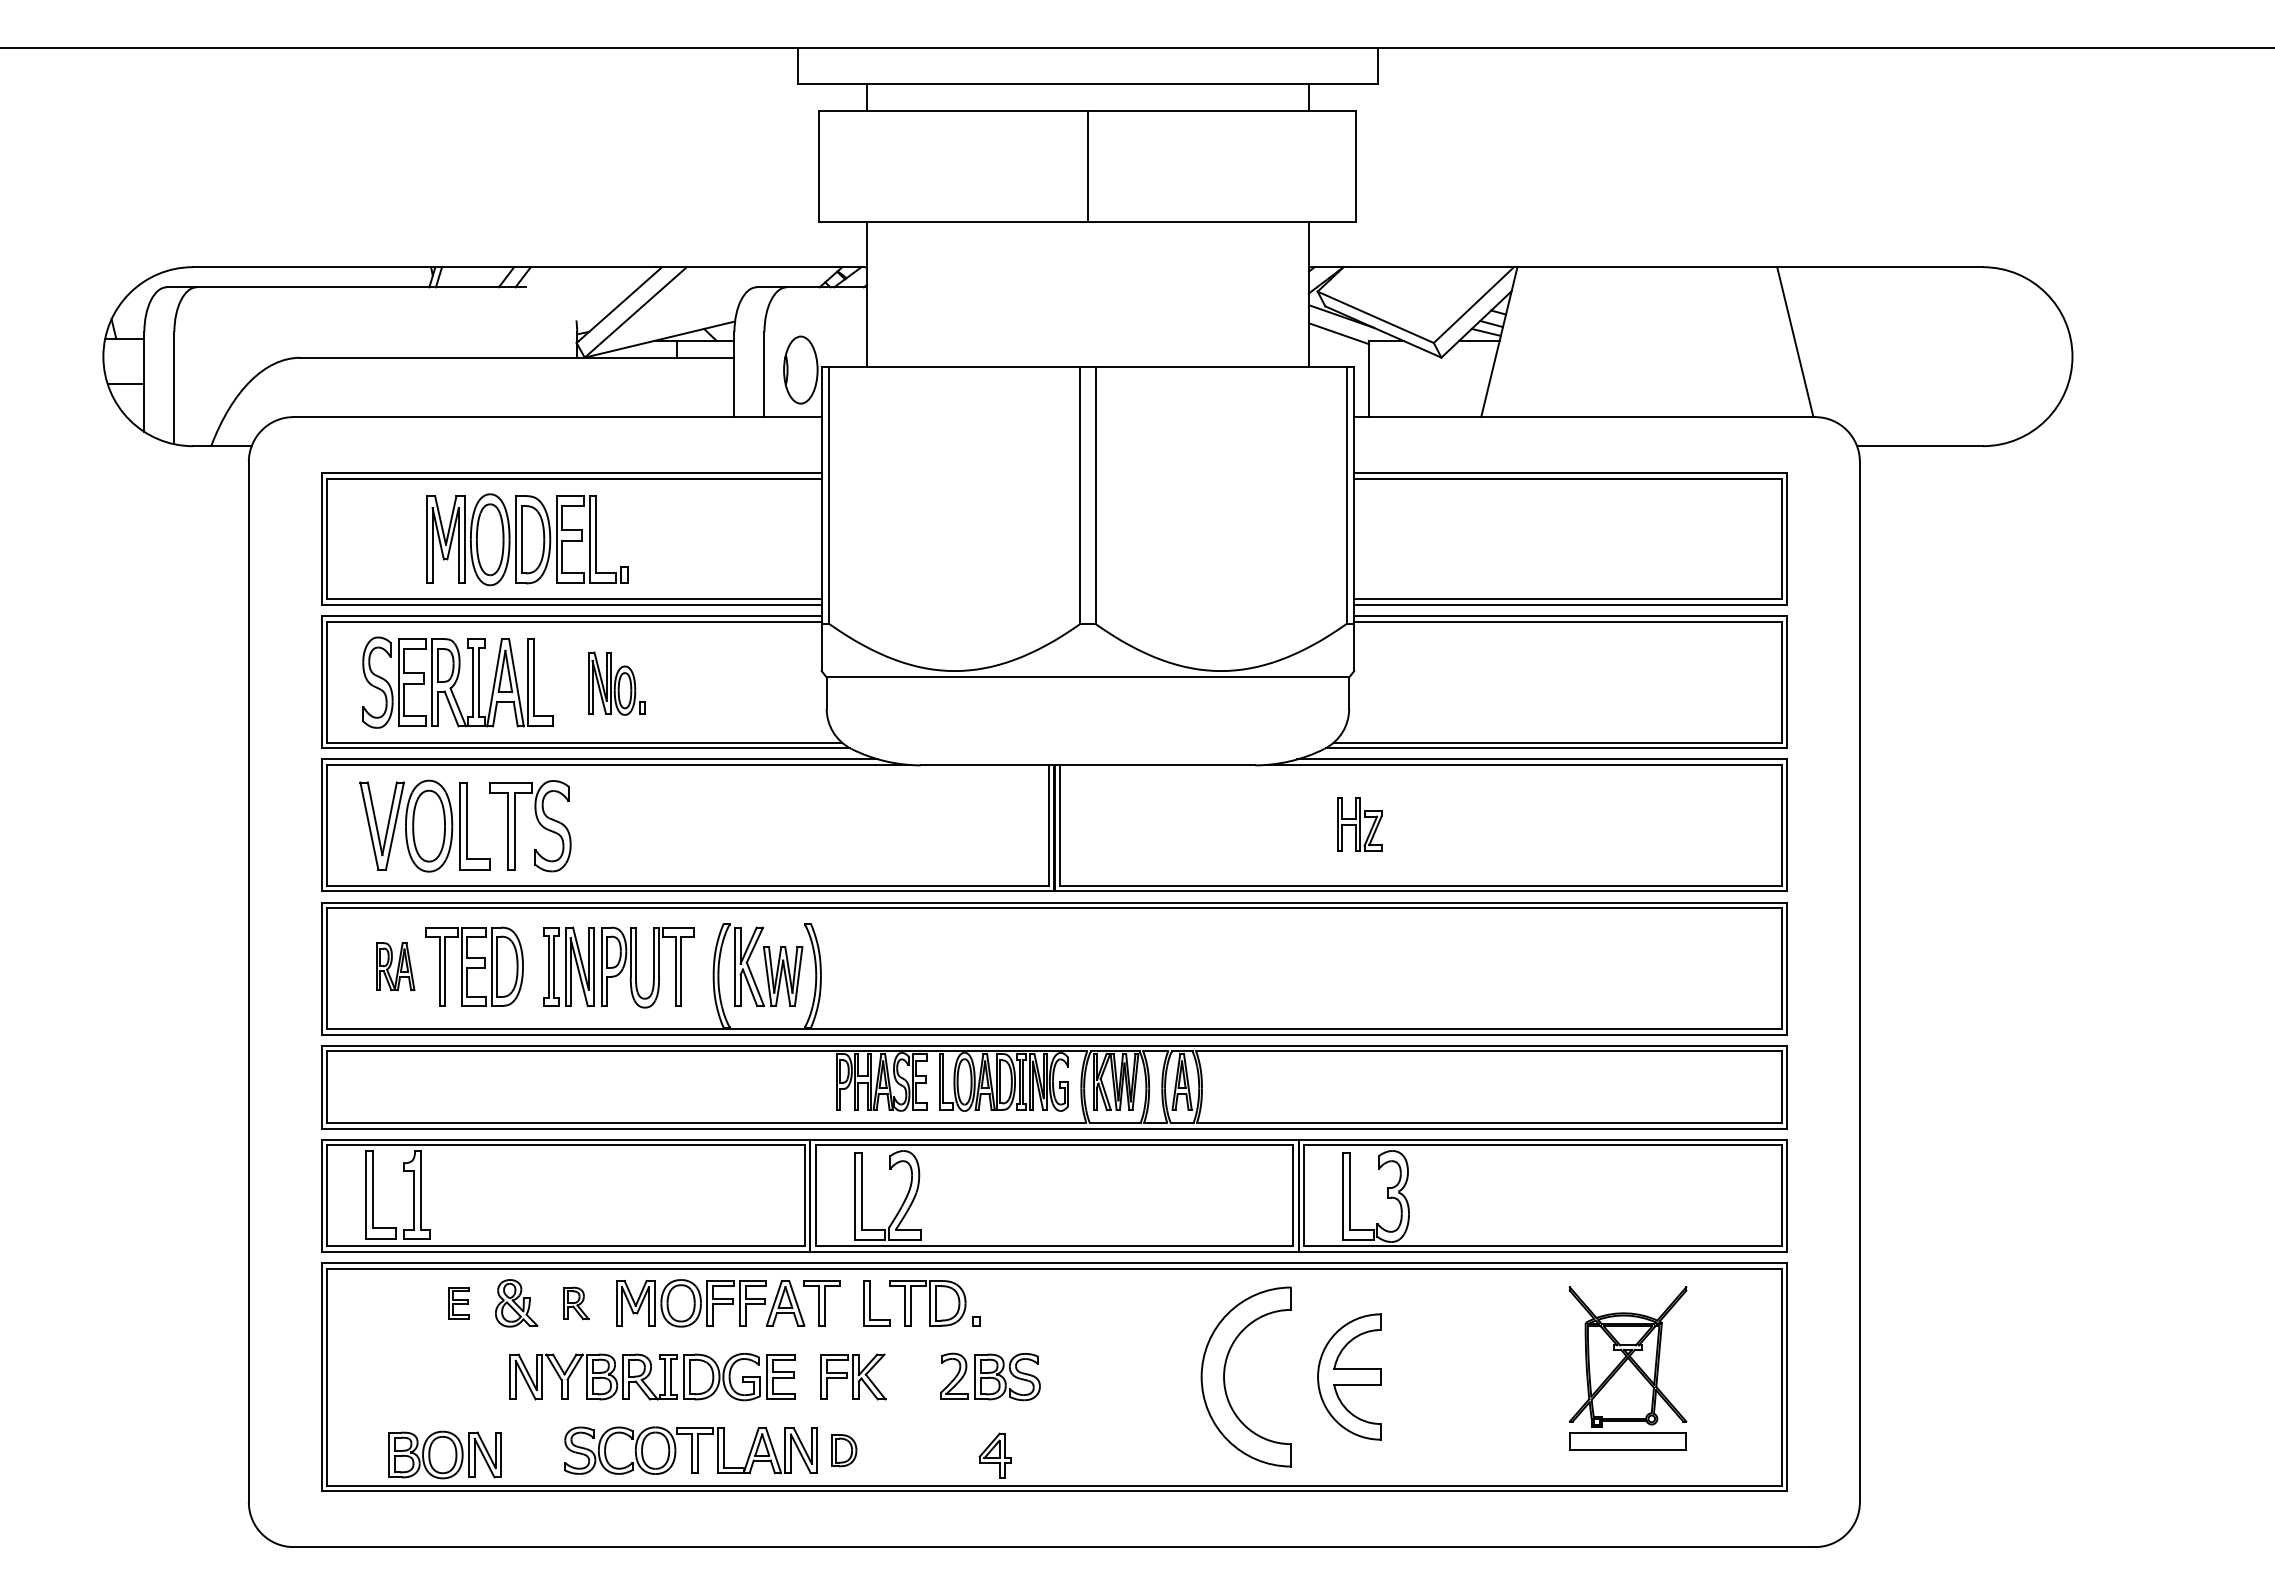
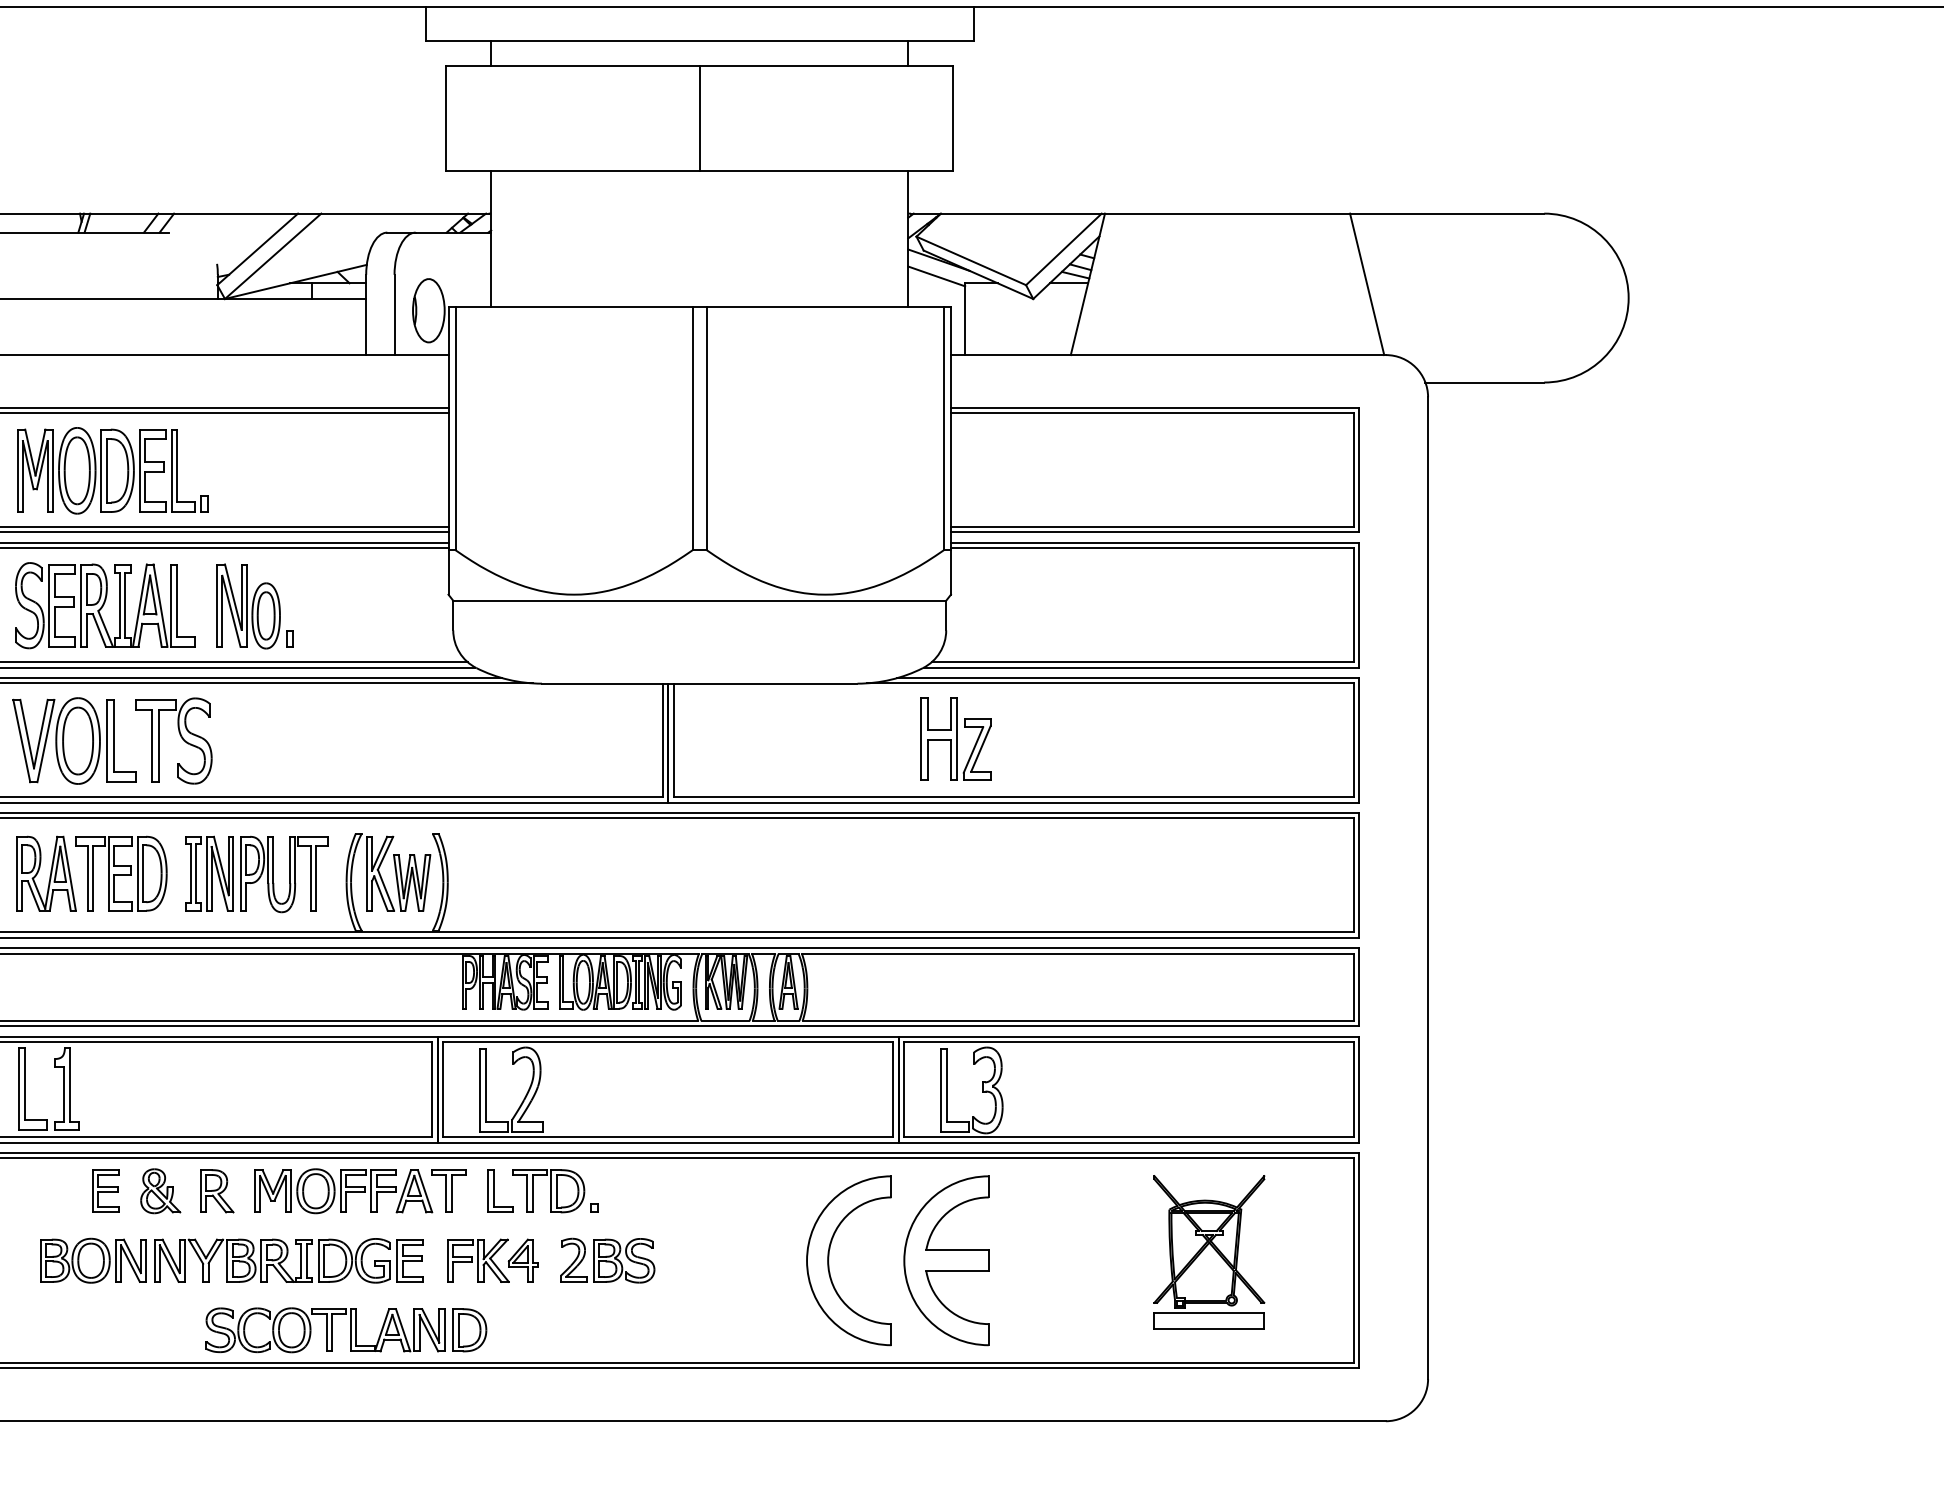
part: (527, 539) -> (112, 470), moved
part: (616, 683) -> (254, 606), size x1.43
part: (1359, 824) -> (955, 739), size x1.67
part: (395, 966) -> (46, 873), size x1.67
part: (458, 1303) -> (105, 1191), size x1.43
part: (576, 1303) -> (217, 1191), size x1.43
part: (1348, 1376) -> (945, 1260), size x1.43
part: (843, 1450) -> (469, 1330), size x1.43
part: (444, 1454) -> (92, 1260), moved
part: (994, 1455) -> (522, 1260), moved

